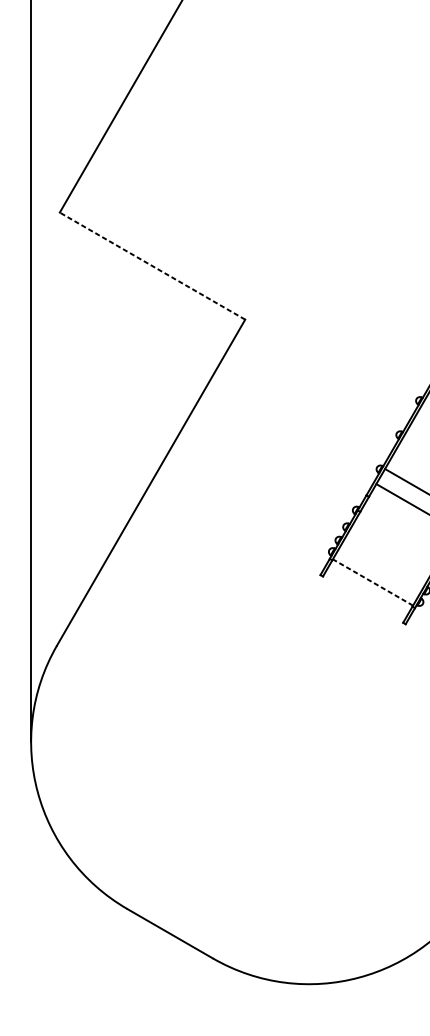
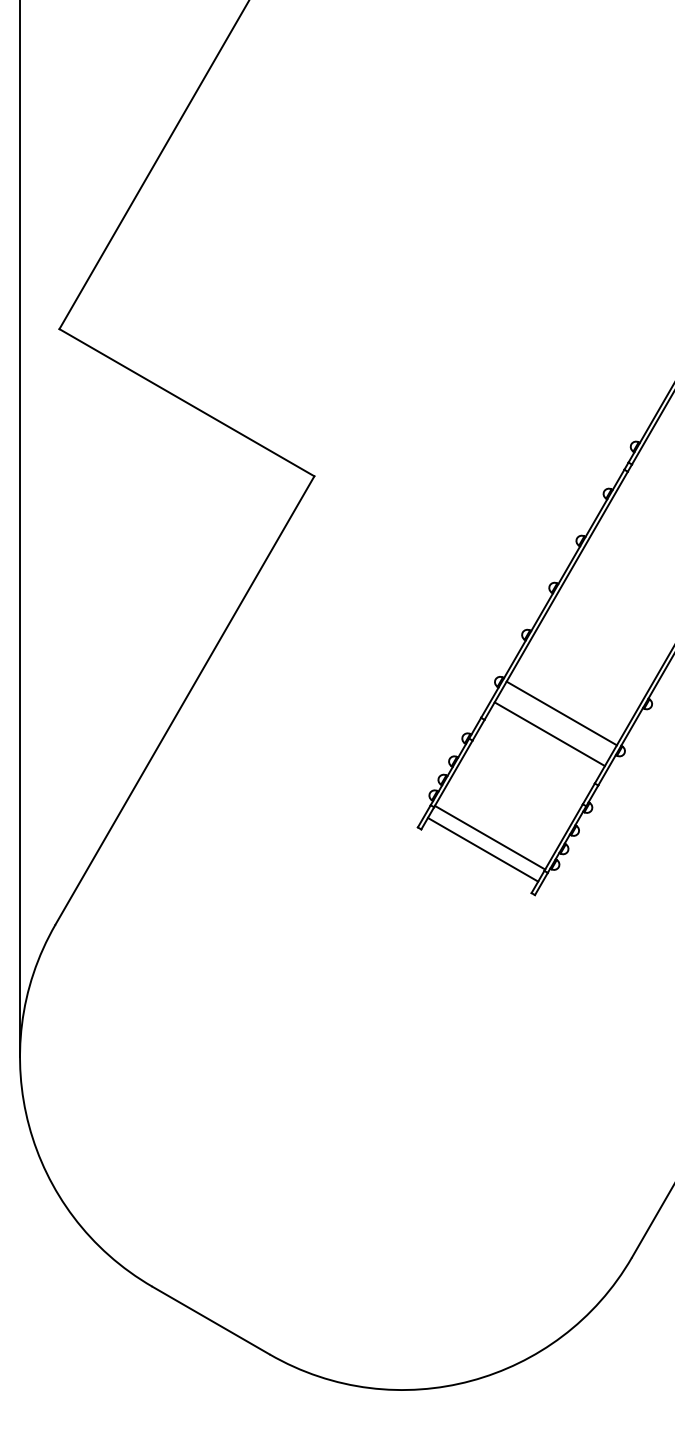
line: (152, 265) -> (186, 402), dashed -> solid
line: (373, 582) -> (490, 837), dashed -> solid
line: (367, 591) -> (482, 849), added

